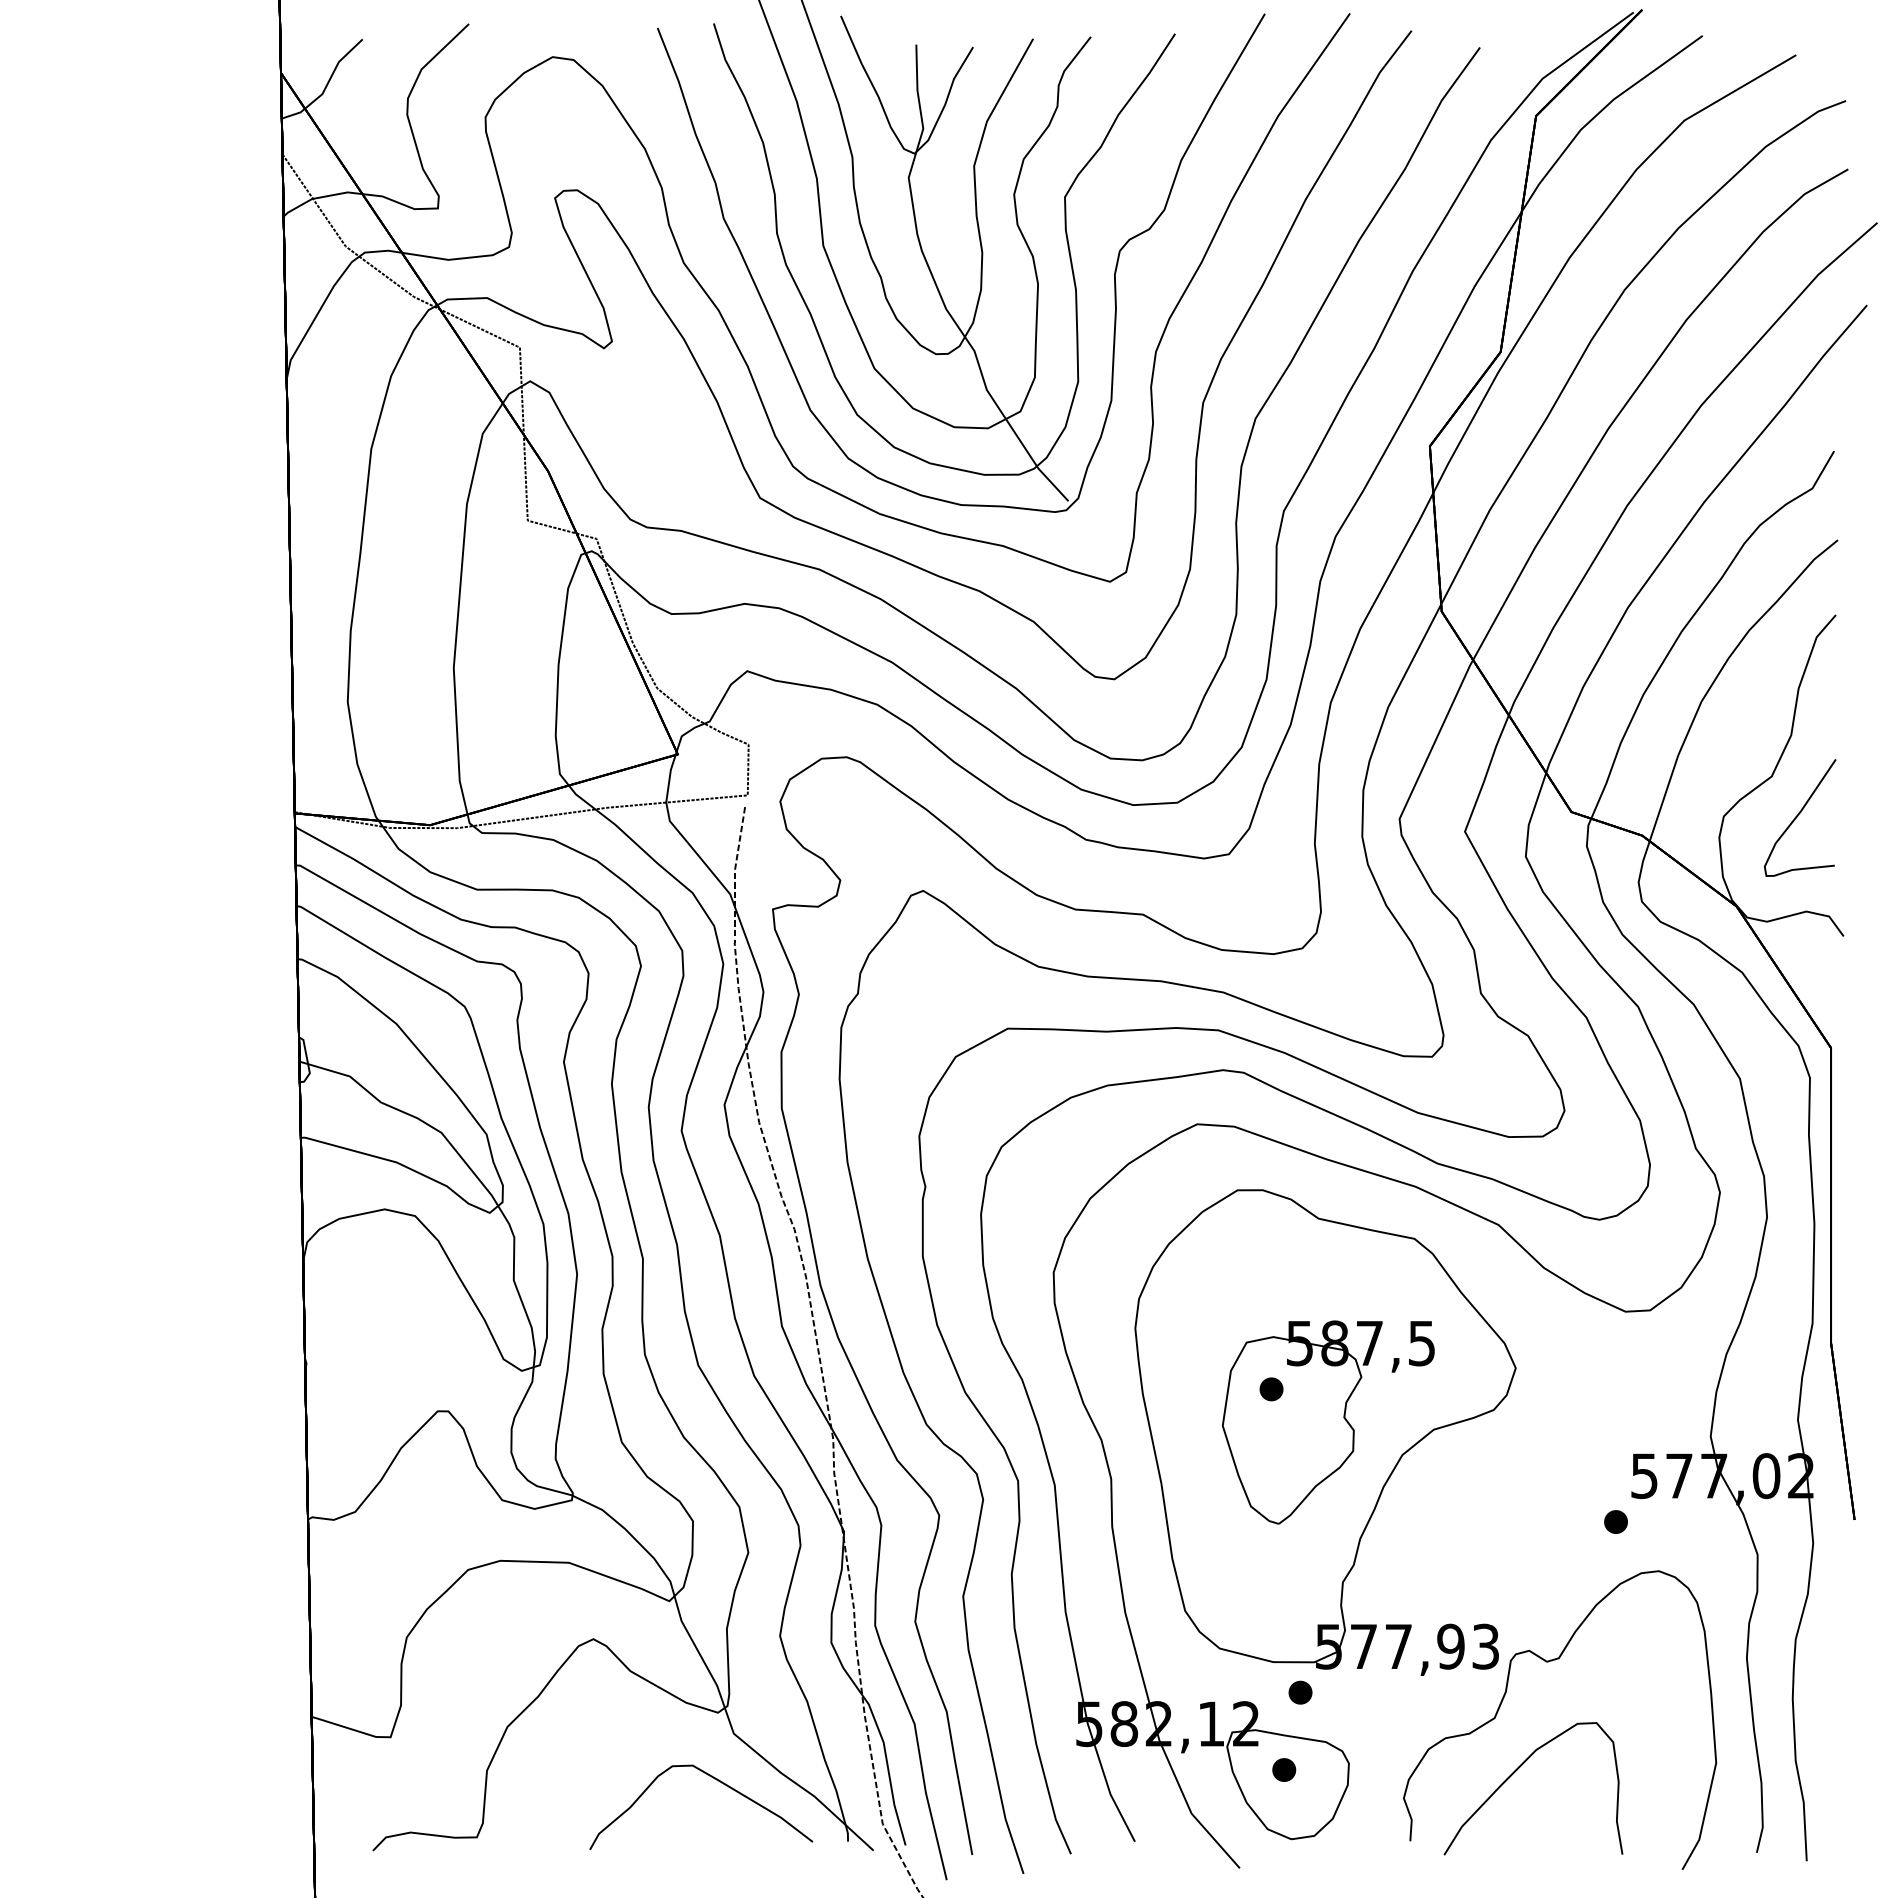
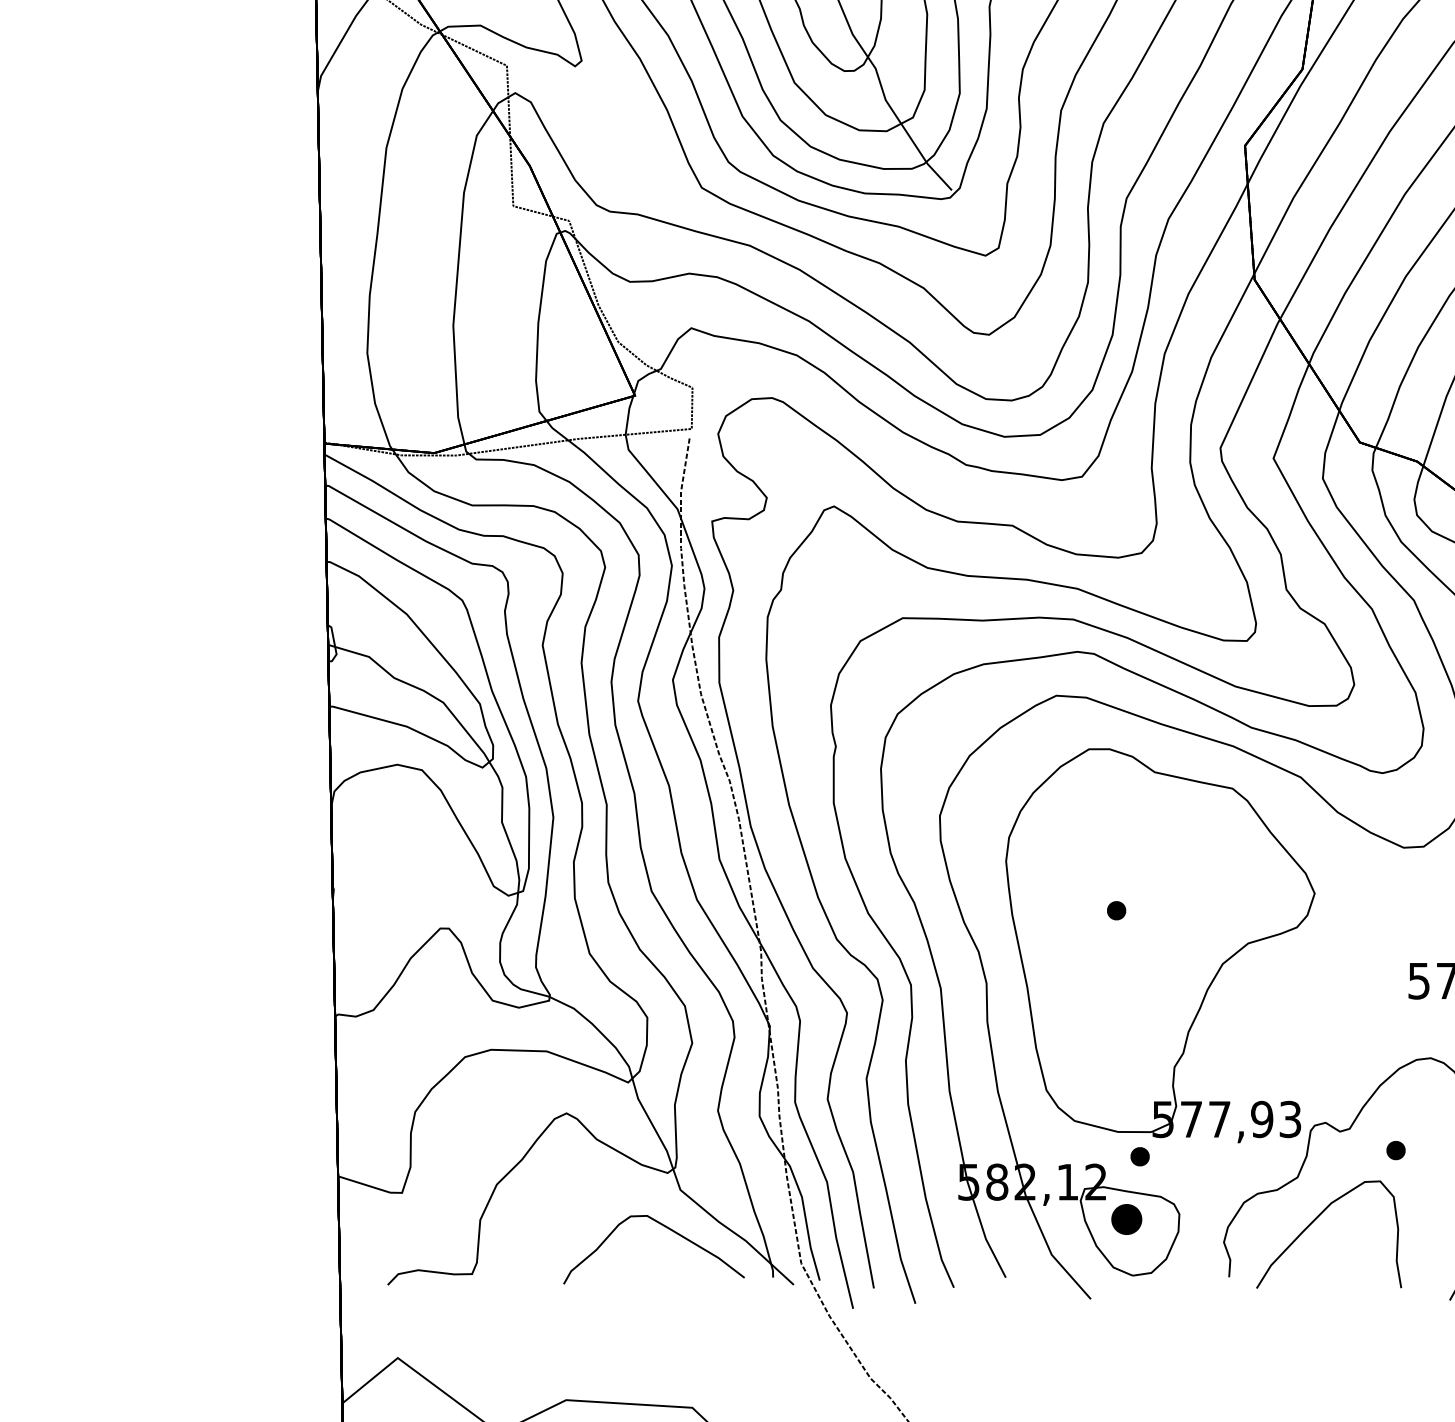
part: (1327, 1422) -> (1162, 937), removed
part: (1615, 1521) -> (1395, 1150), moved
part: (1284, 1769) -> (1127, 1219), size x1.6

